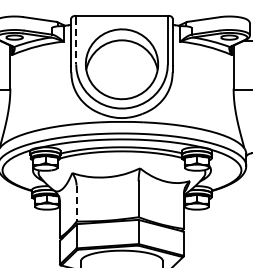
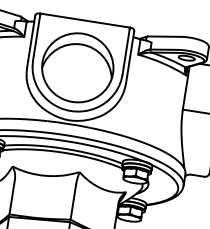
line: (76, 41) -> (36, 38), dashed -> solid
line: (76, 203) -> (12, 196), dashed -> solid

